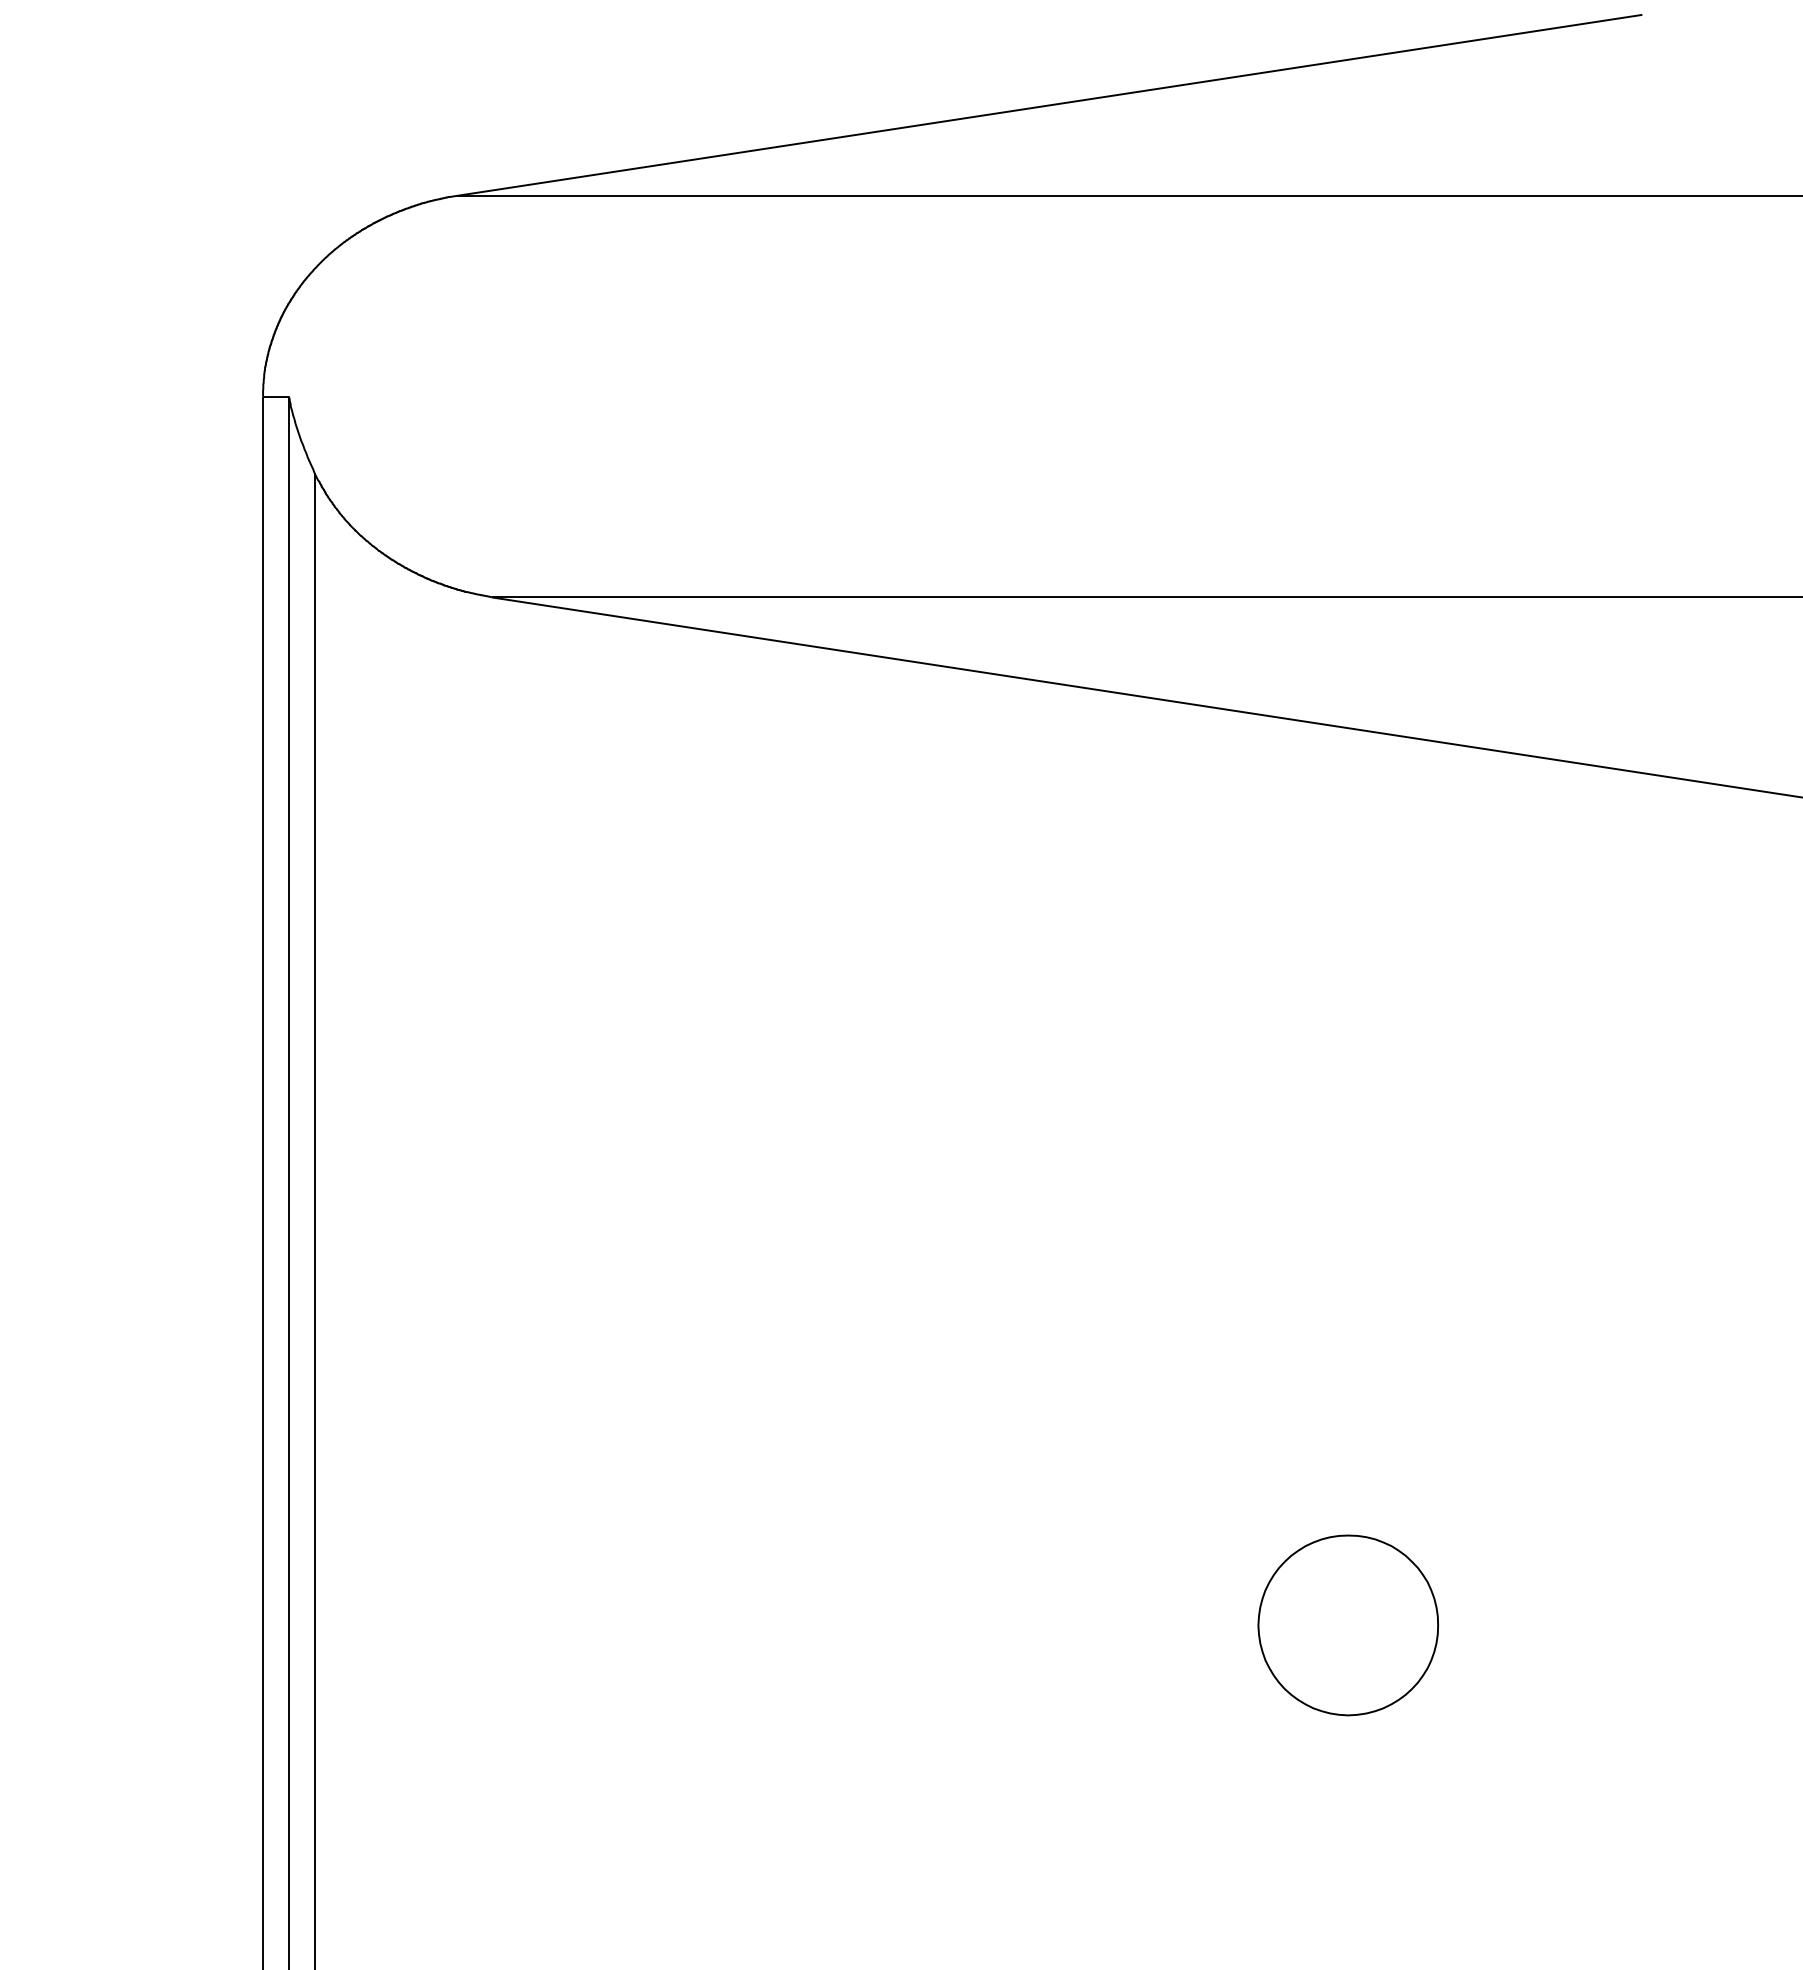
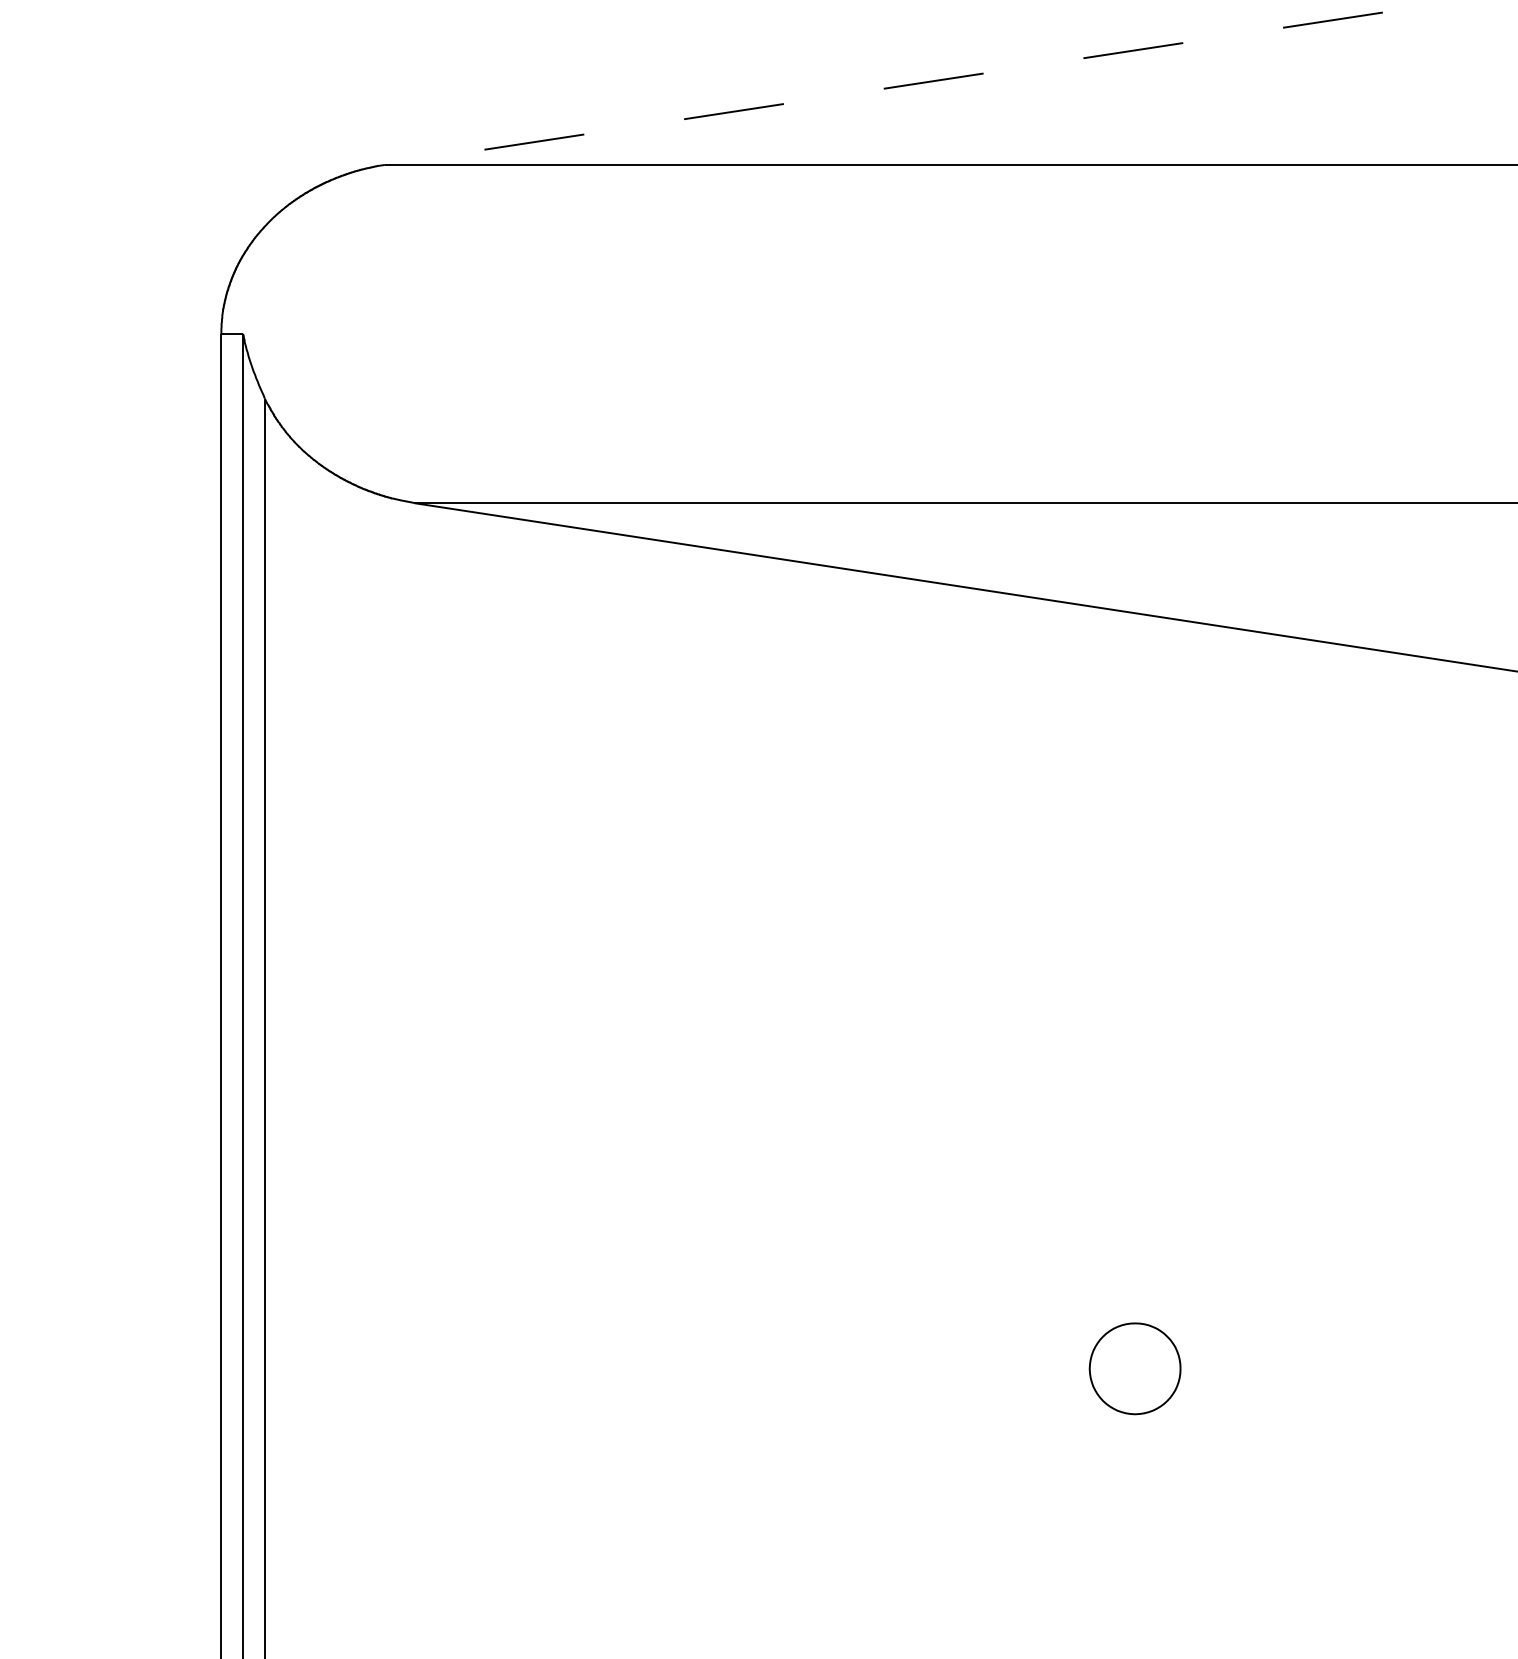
line: (1049, 105) -> (883, 88), solid -> dashed
part: (1347, 1625) -> (1134, 1368), size x0.6

